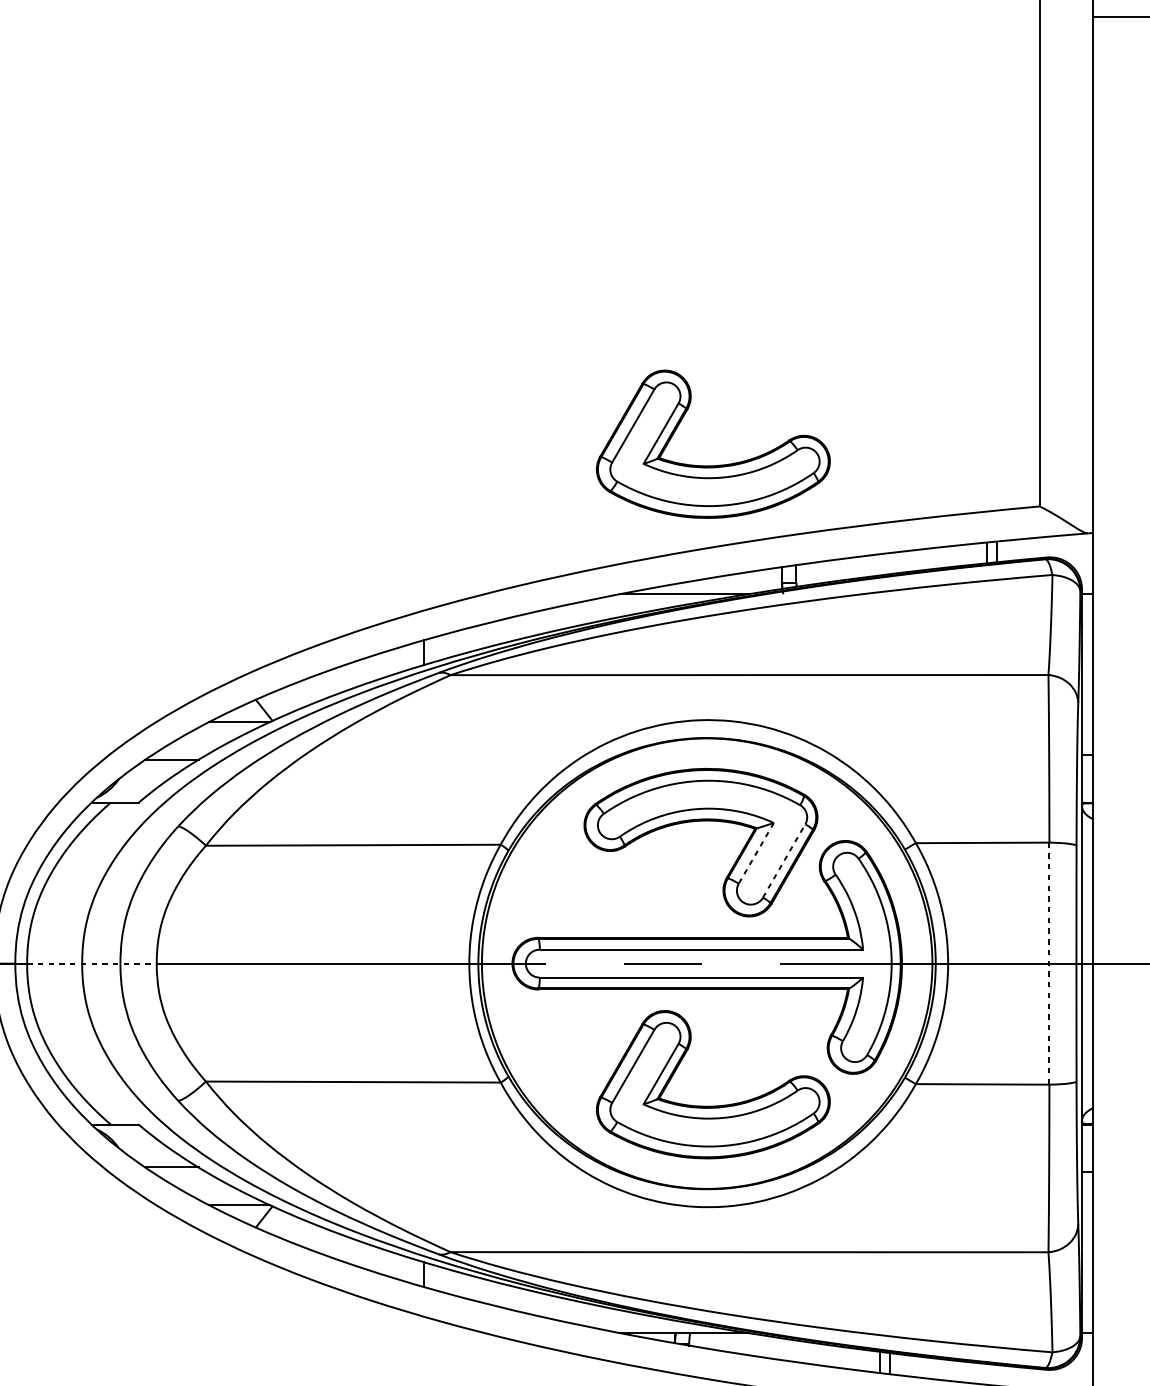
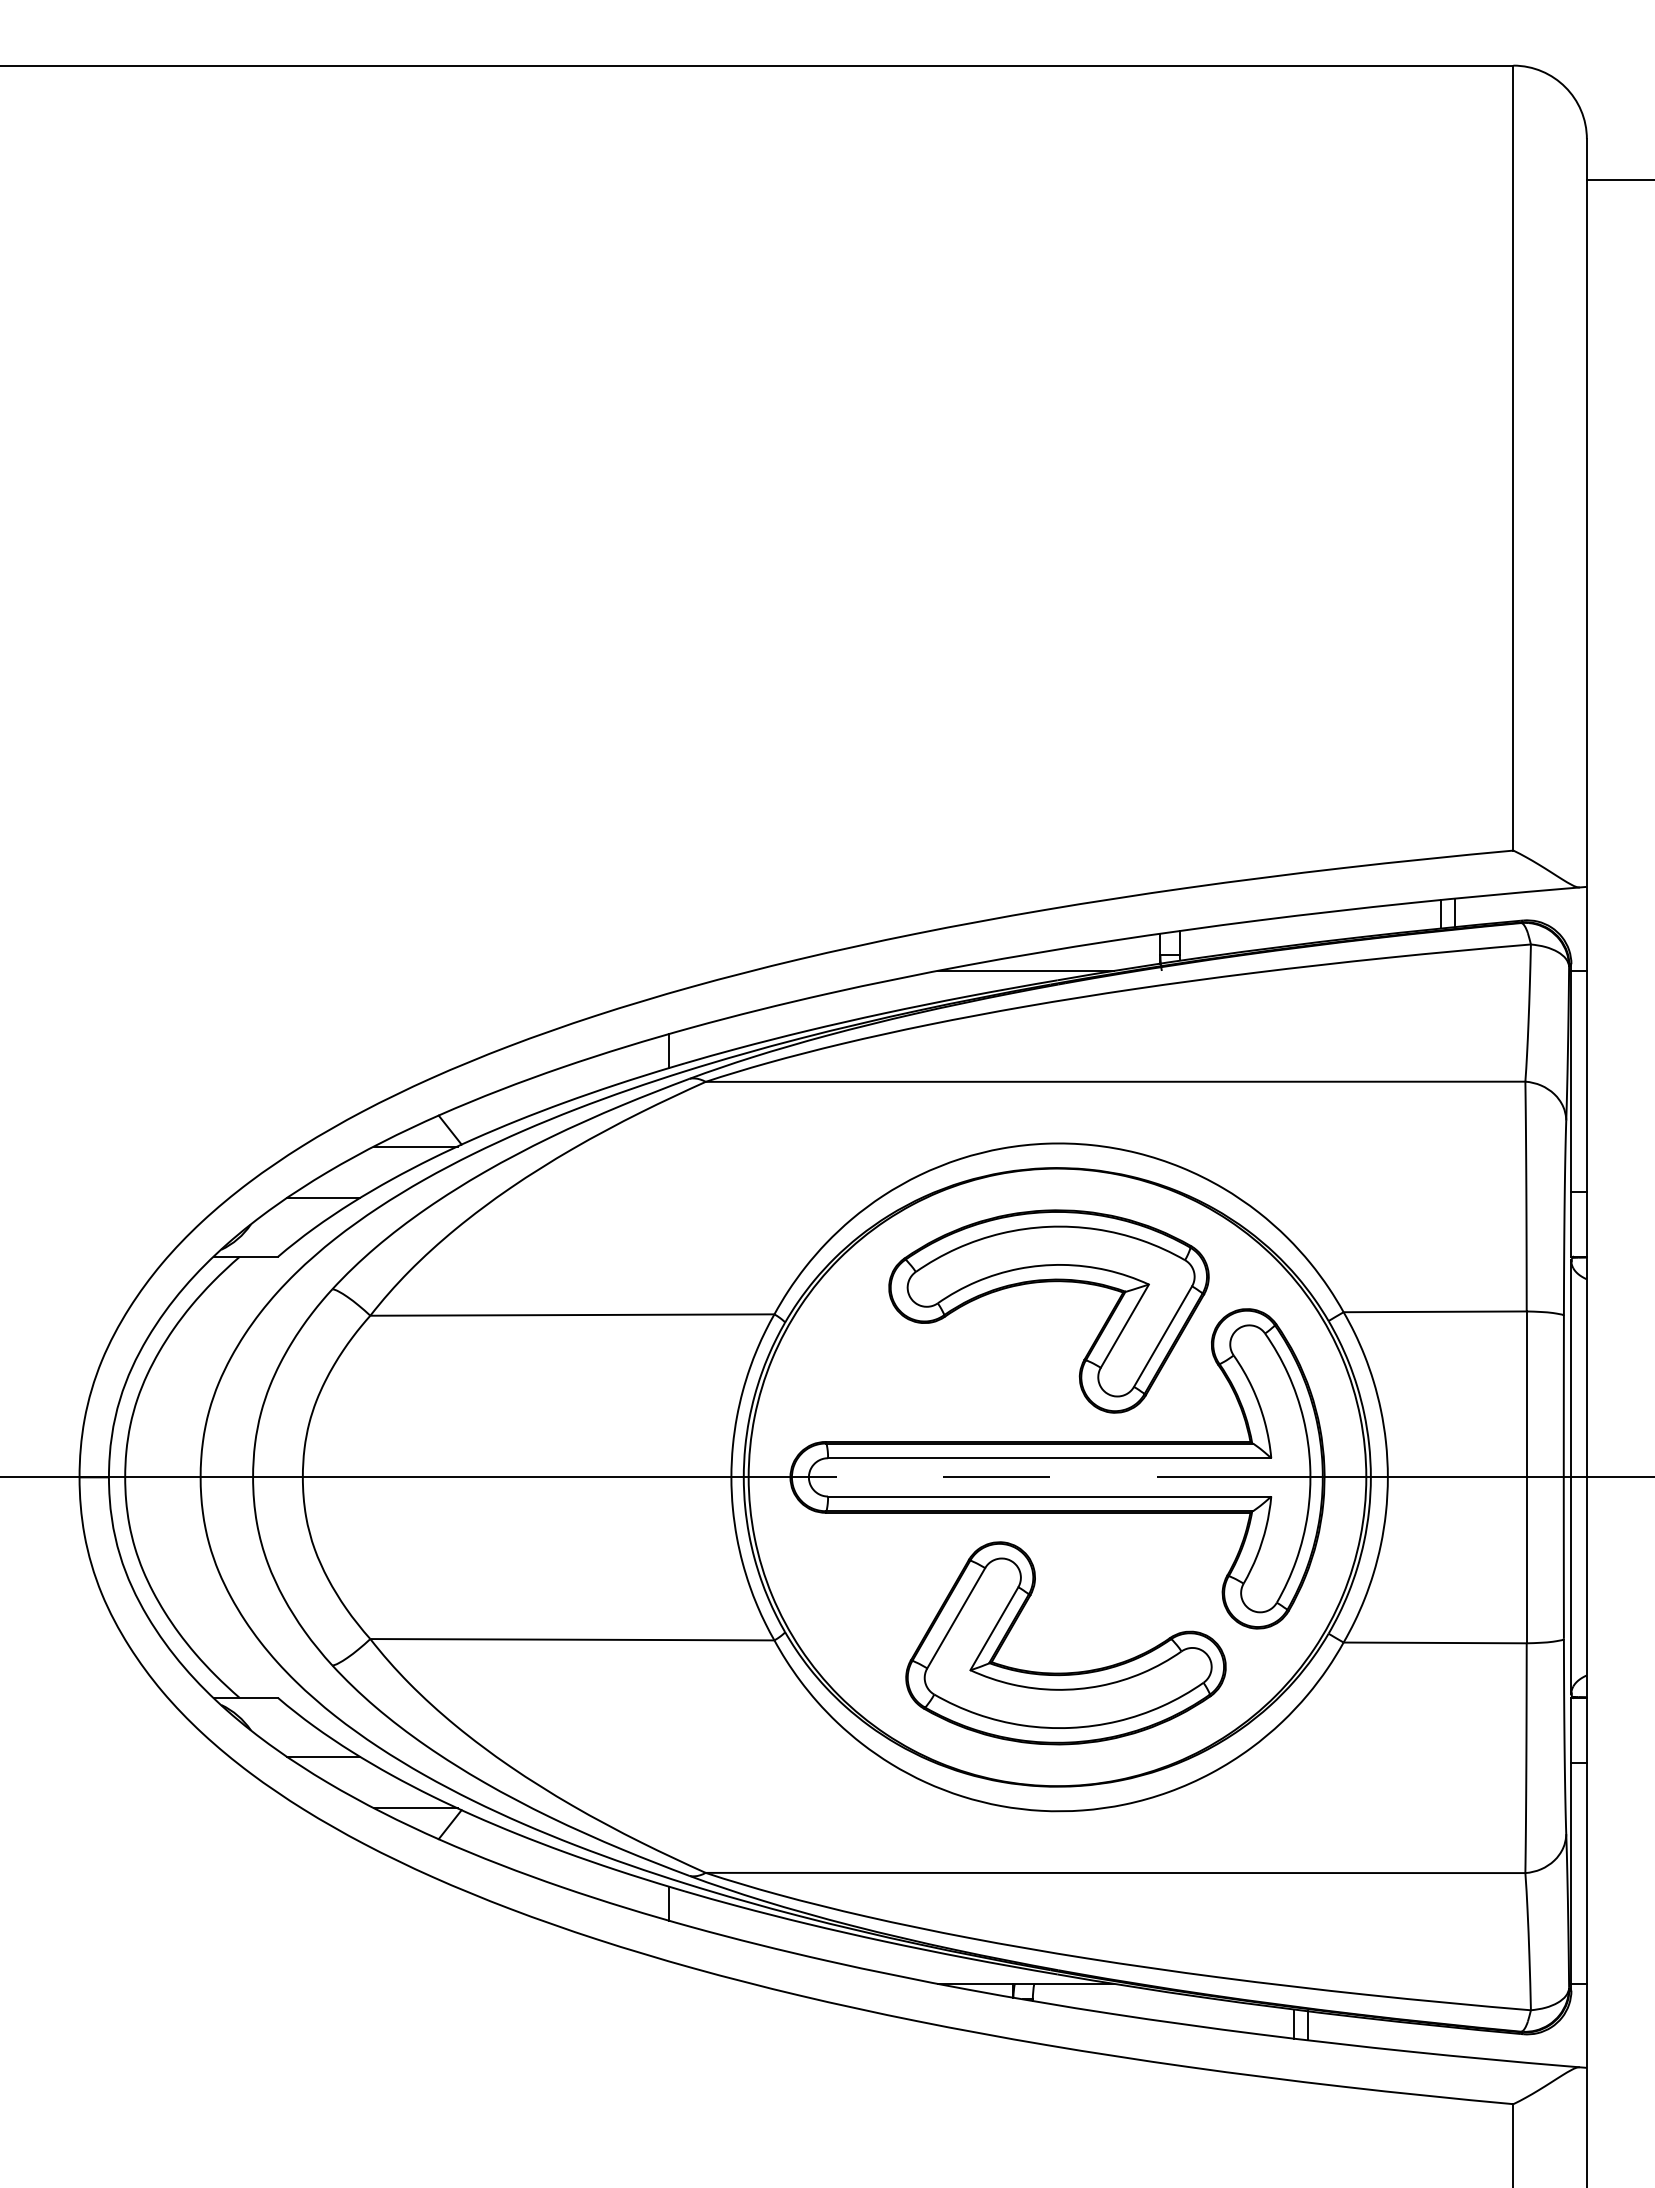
part: (713, 465) -> (1065, 794), removed
line: (756, 853) -> (1124, 1326), dashed -> solid
line: (784, 860) -> (1163, 1336), dashed -> solid
line: (92, 963) -> (214, 1477), dashed -> solid
line: (1049, 963) -> (1526, 1477), dashed -> solid

